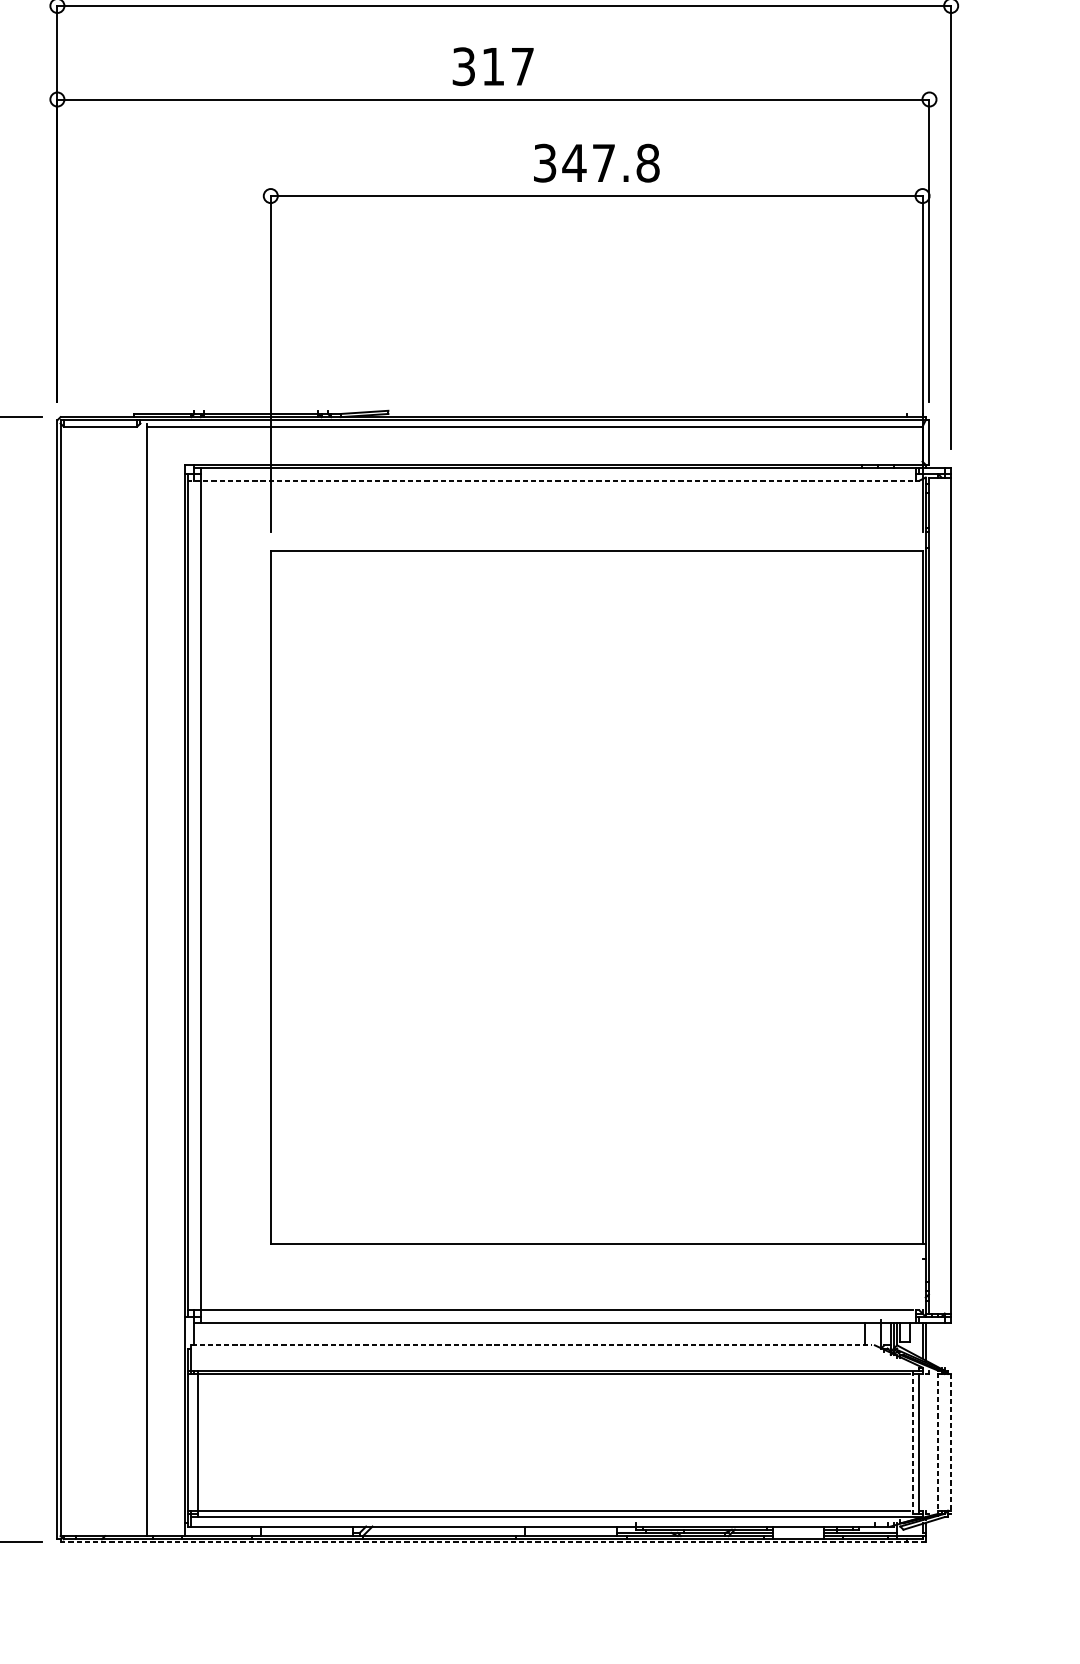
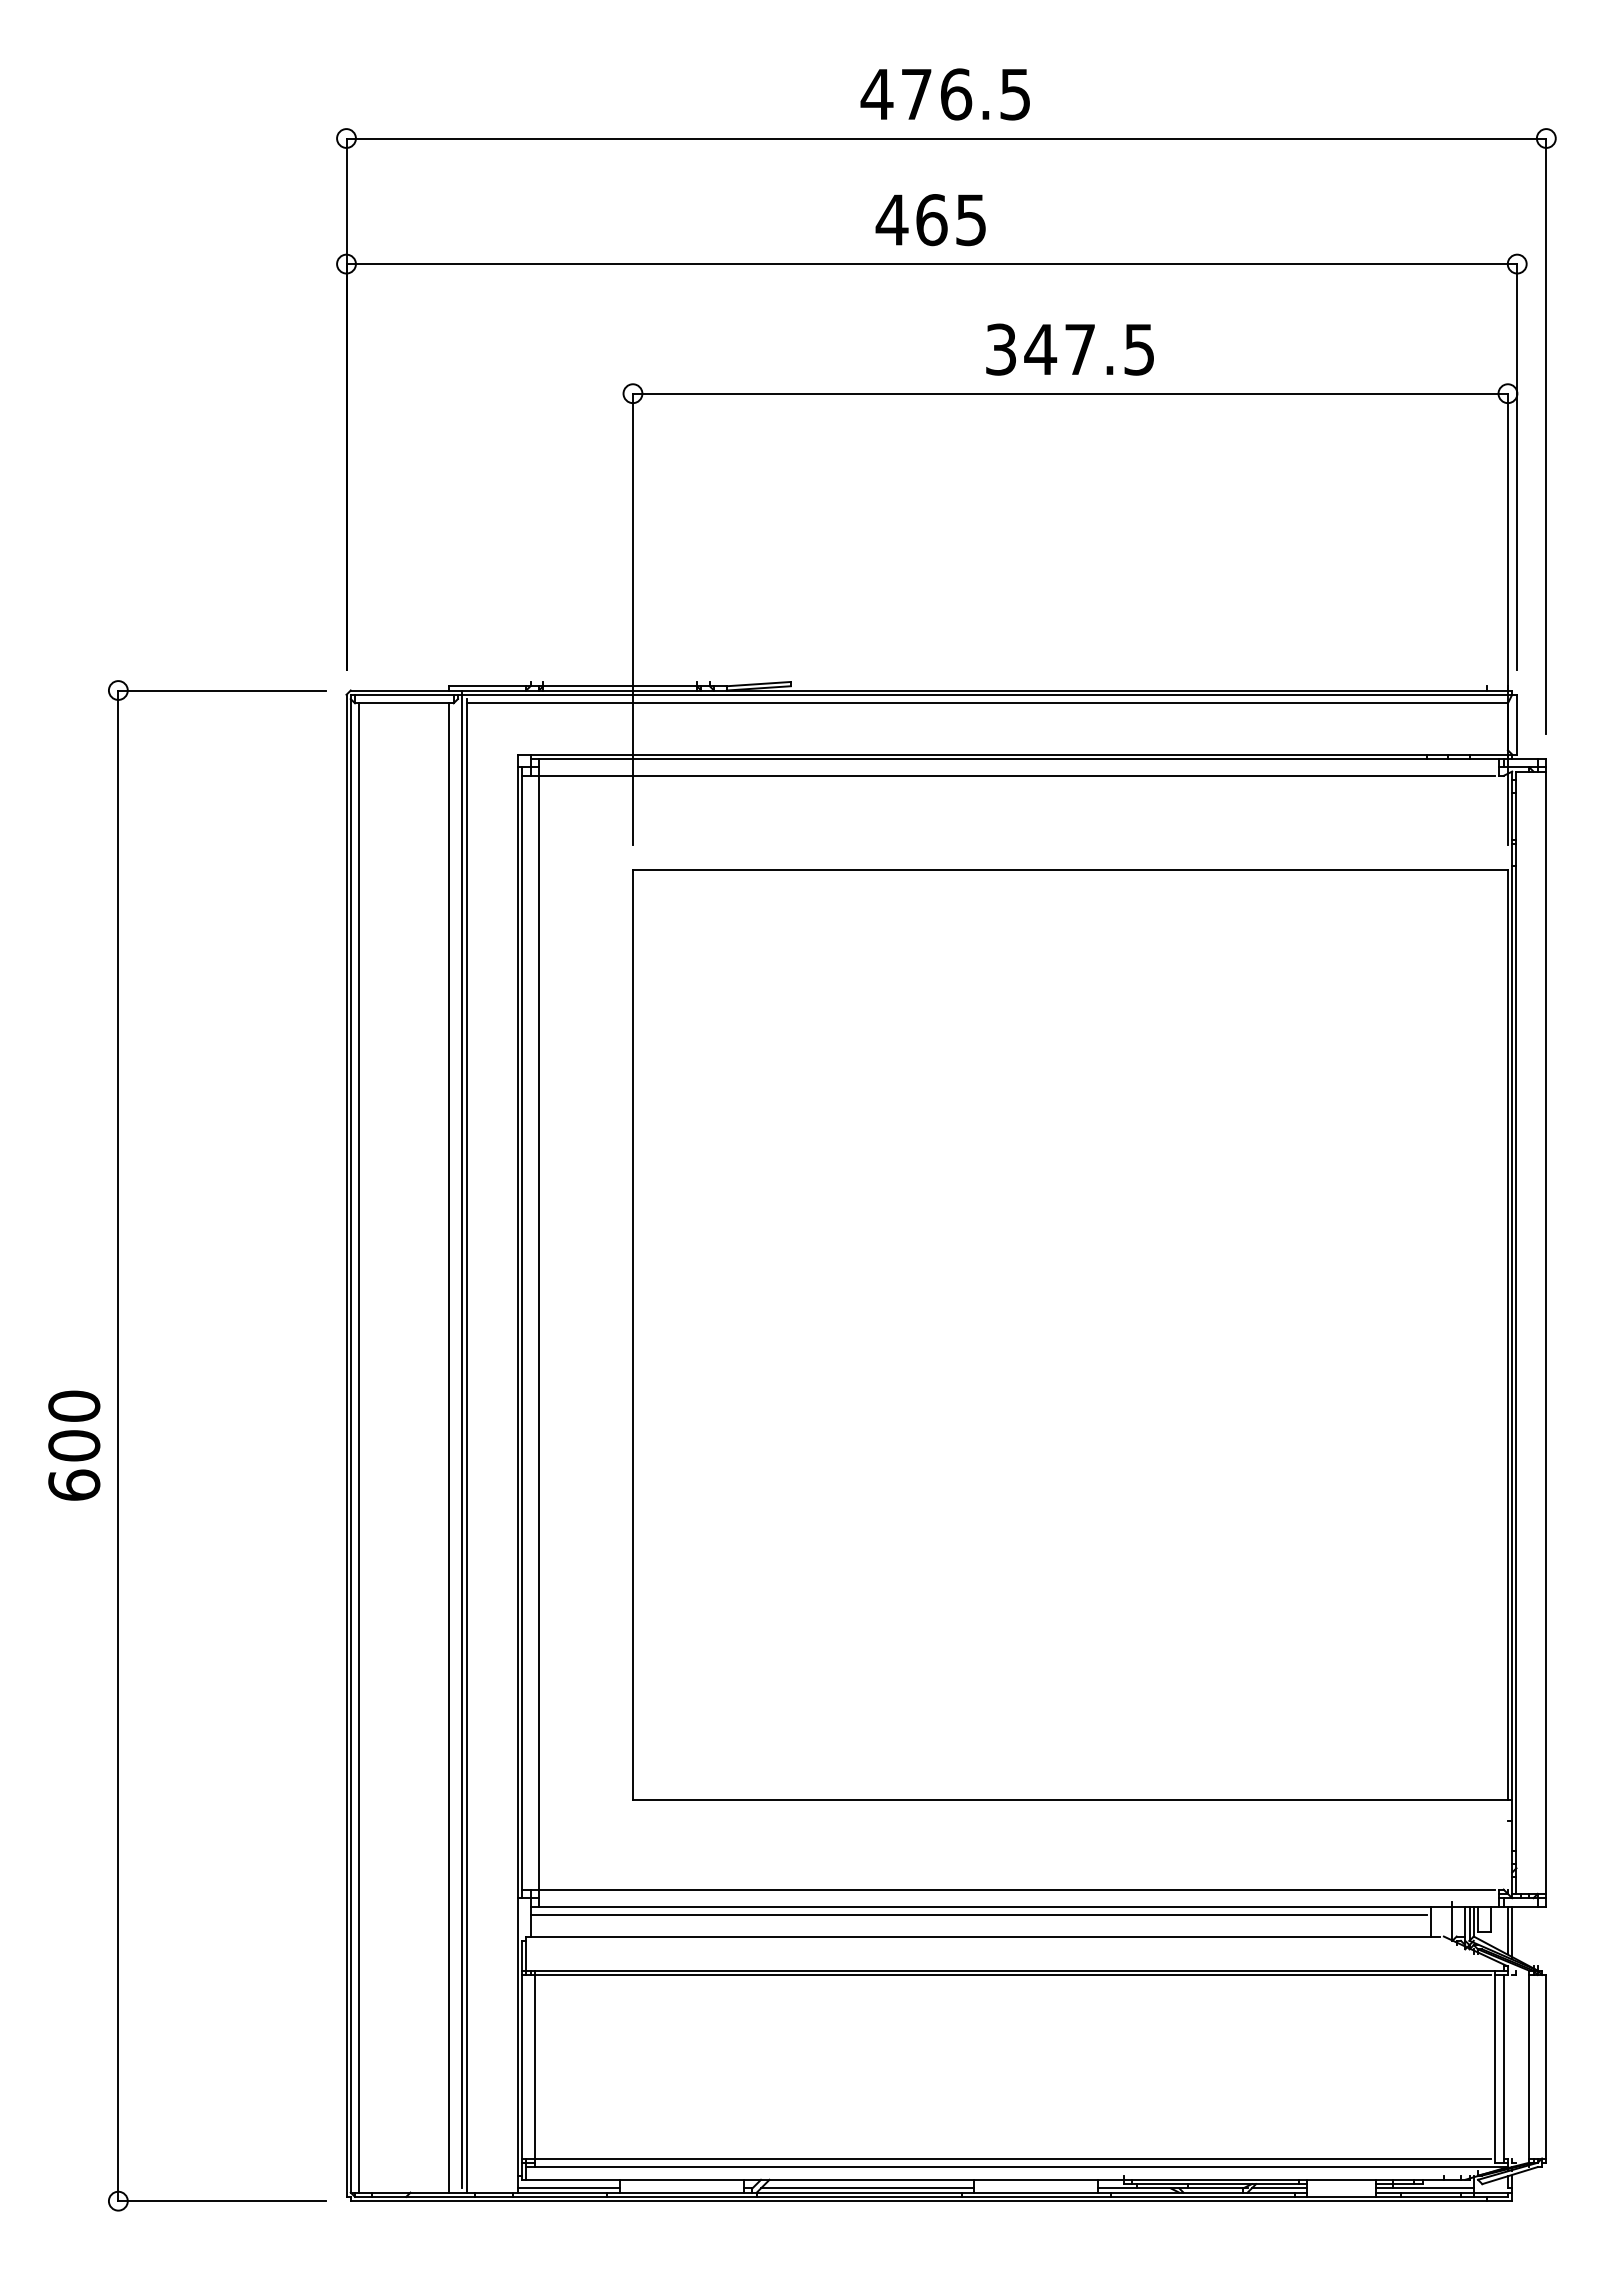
text: (492, 67) -> (930, 220), 317 -> 465
text: (648, 163) -> (1139, 349), 347.8 -> 347.5
line: (550, 480) -> (1008, 775), dashed -> solid
line: (143, 975) -> (462, 1439), added
line: (67, 981) -> (359, 1447), added
line: (134, 981) -> (449, 1447), added
line: (528, 1329) -> (978, 1915), added
line: (531, 1345) -> (982, 1936), dashed -> solid
line: (913, 1442) -> (1495, 2067), dashed -> solid
line: (938, 1443) -> (1529, 2068), dashed -> solid
line: (951, 1443) -> (1546, 2068), dashed -> solid
line: (222, 1533) -> (568, 2188), added
line: (445, 1533) -> (867, 2188), added
line: (493, 1542) -> (931, 2201), dashed -> solid

